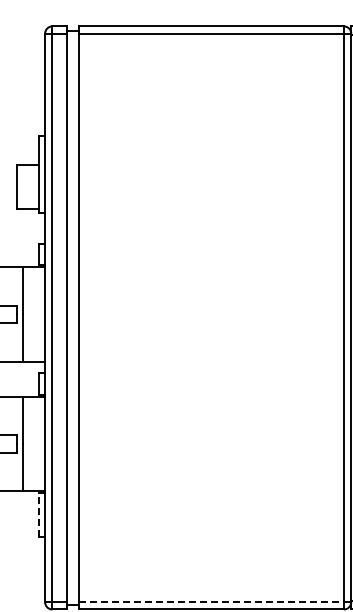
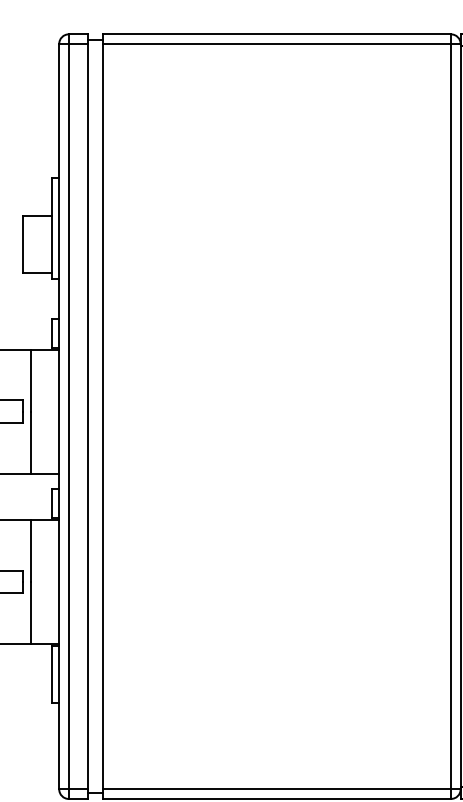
line: (39, 514) -> (51, 674), dashed -> solid
line: (211, 602) -> (277, 789), dashed -> solid

